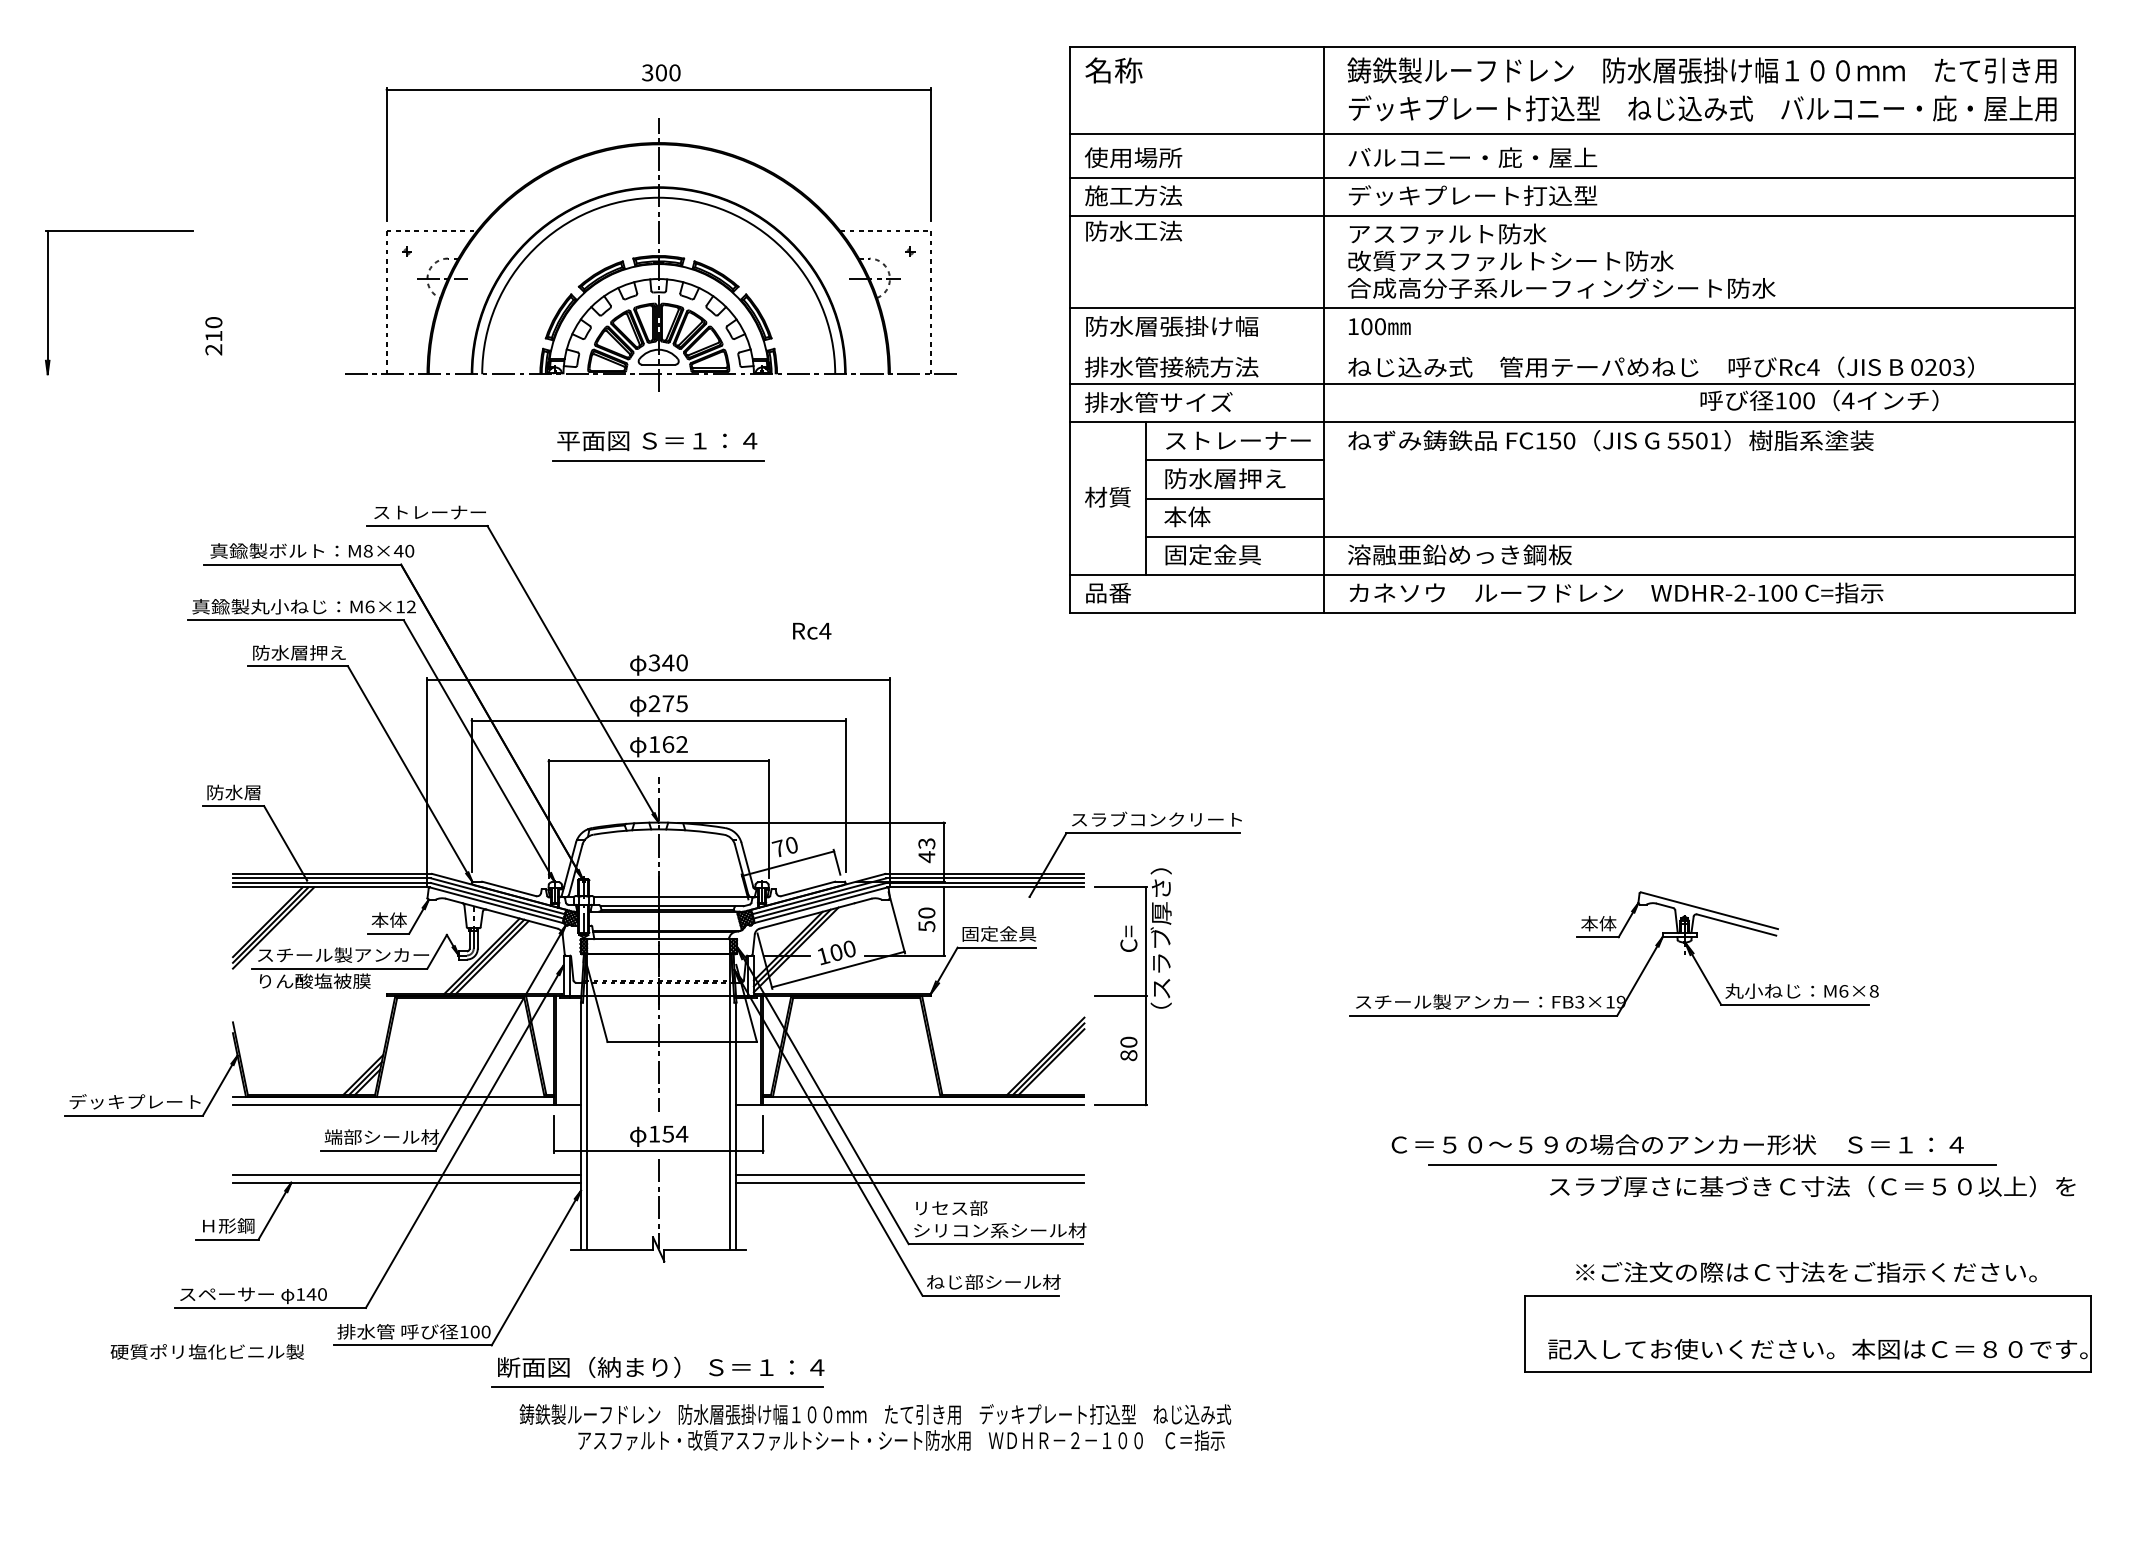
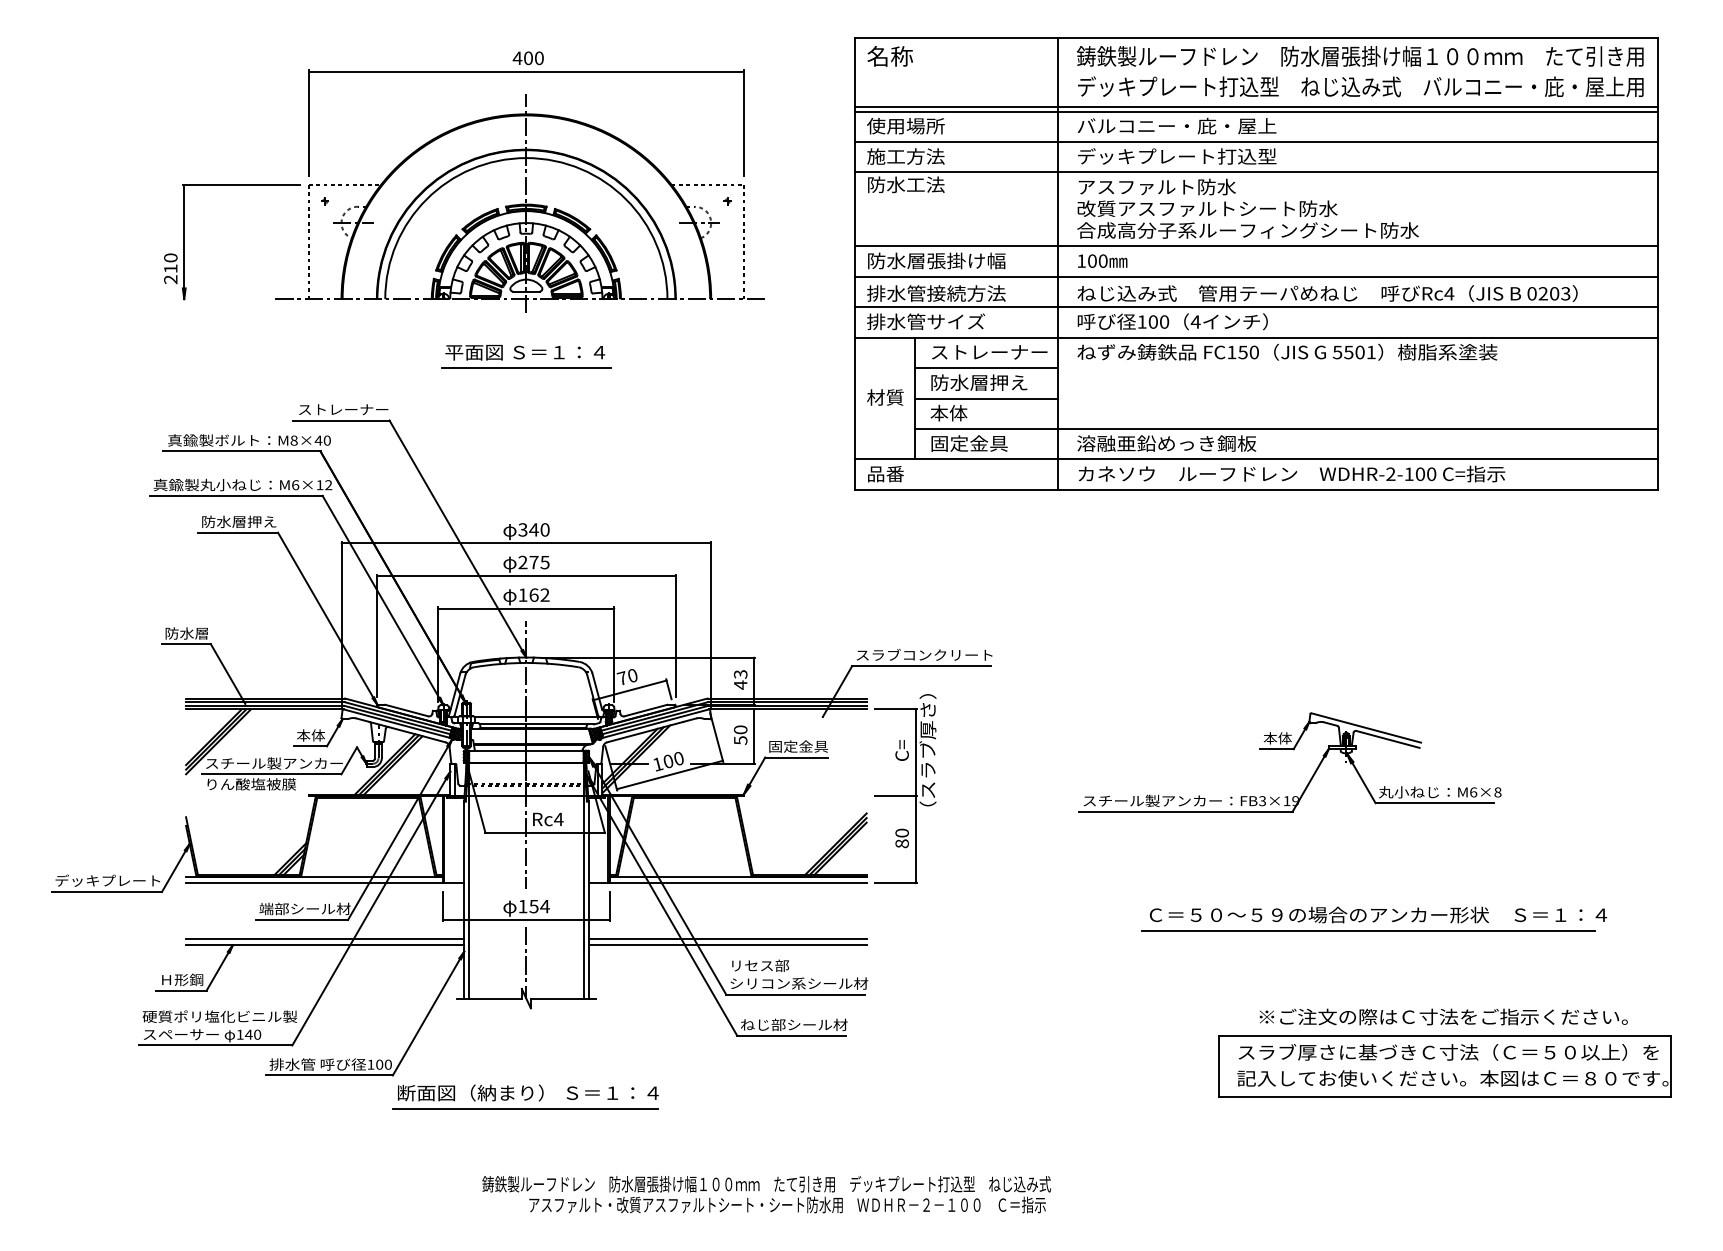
text: (647, 72) -> (517, 57), 300 -> 400
line: (1571, 139) -> (1255, 111), added
part: (119, 231) -> (241, 185), moved
line: (1571, 346) -> (1255, 277), added
text: (1819, 400) -> (1172, 321), moved
text: (812, 630) -> (548, 818), moved
text: (1677, 1144) -> (1378, 914), moved
text: (1812, 1186) -> (1448, 1052), moved
text: (206, 1351) -> (219, 1016), moved
text: (875, 1427) -> (766, 1194), moved

